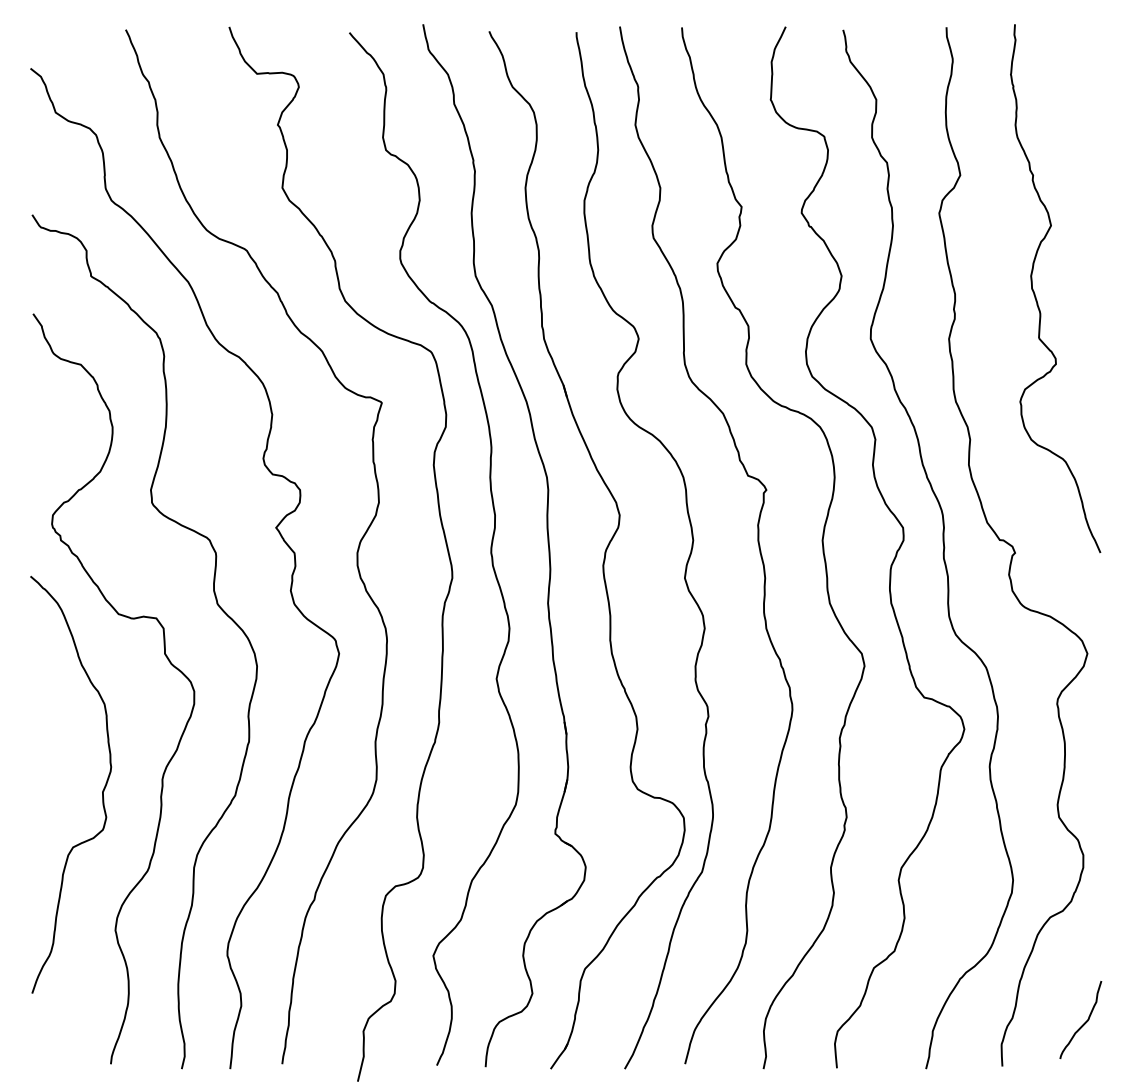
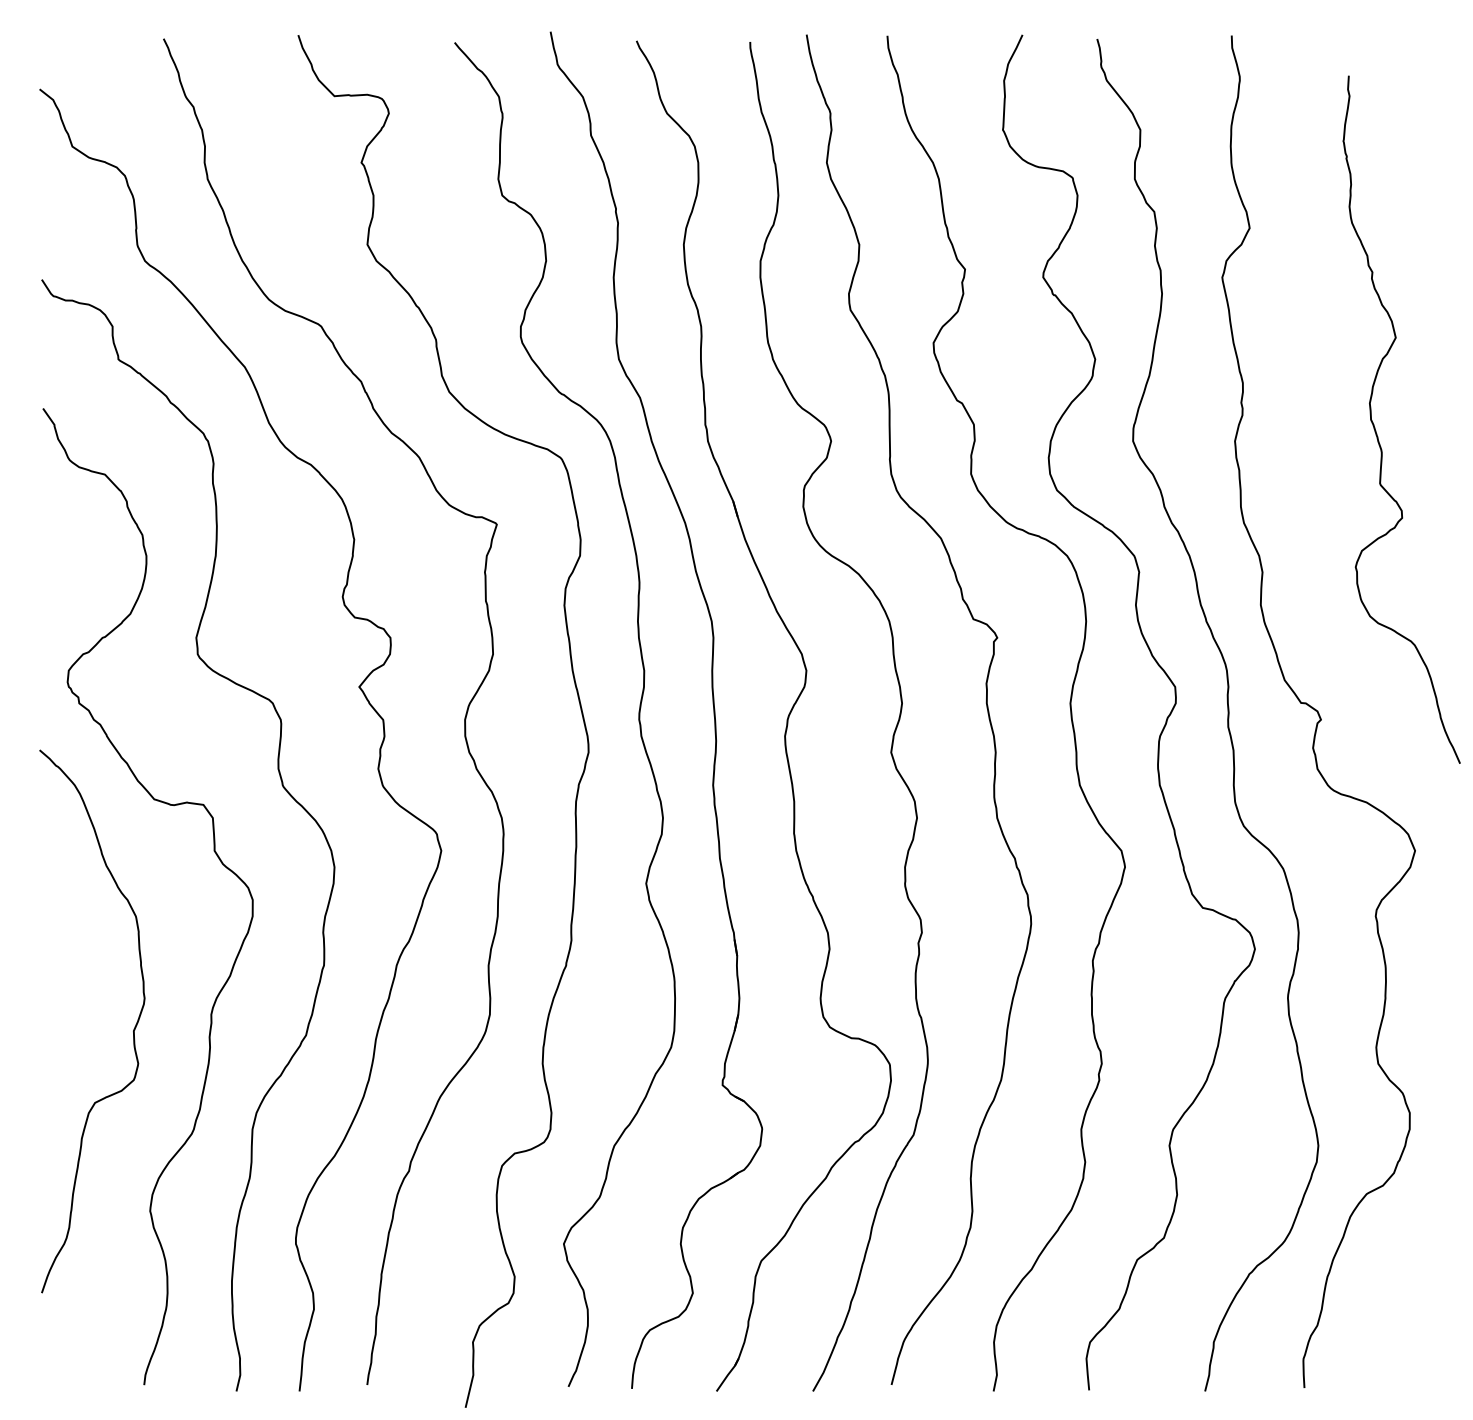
curve: (1035, 294) -> (1375, 427), moved
curve: (1083, 1023) -> (1410, 1331), removed

